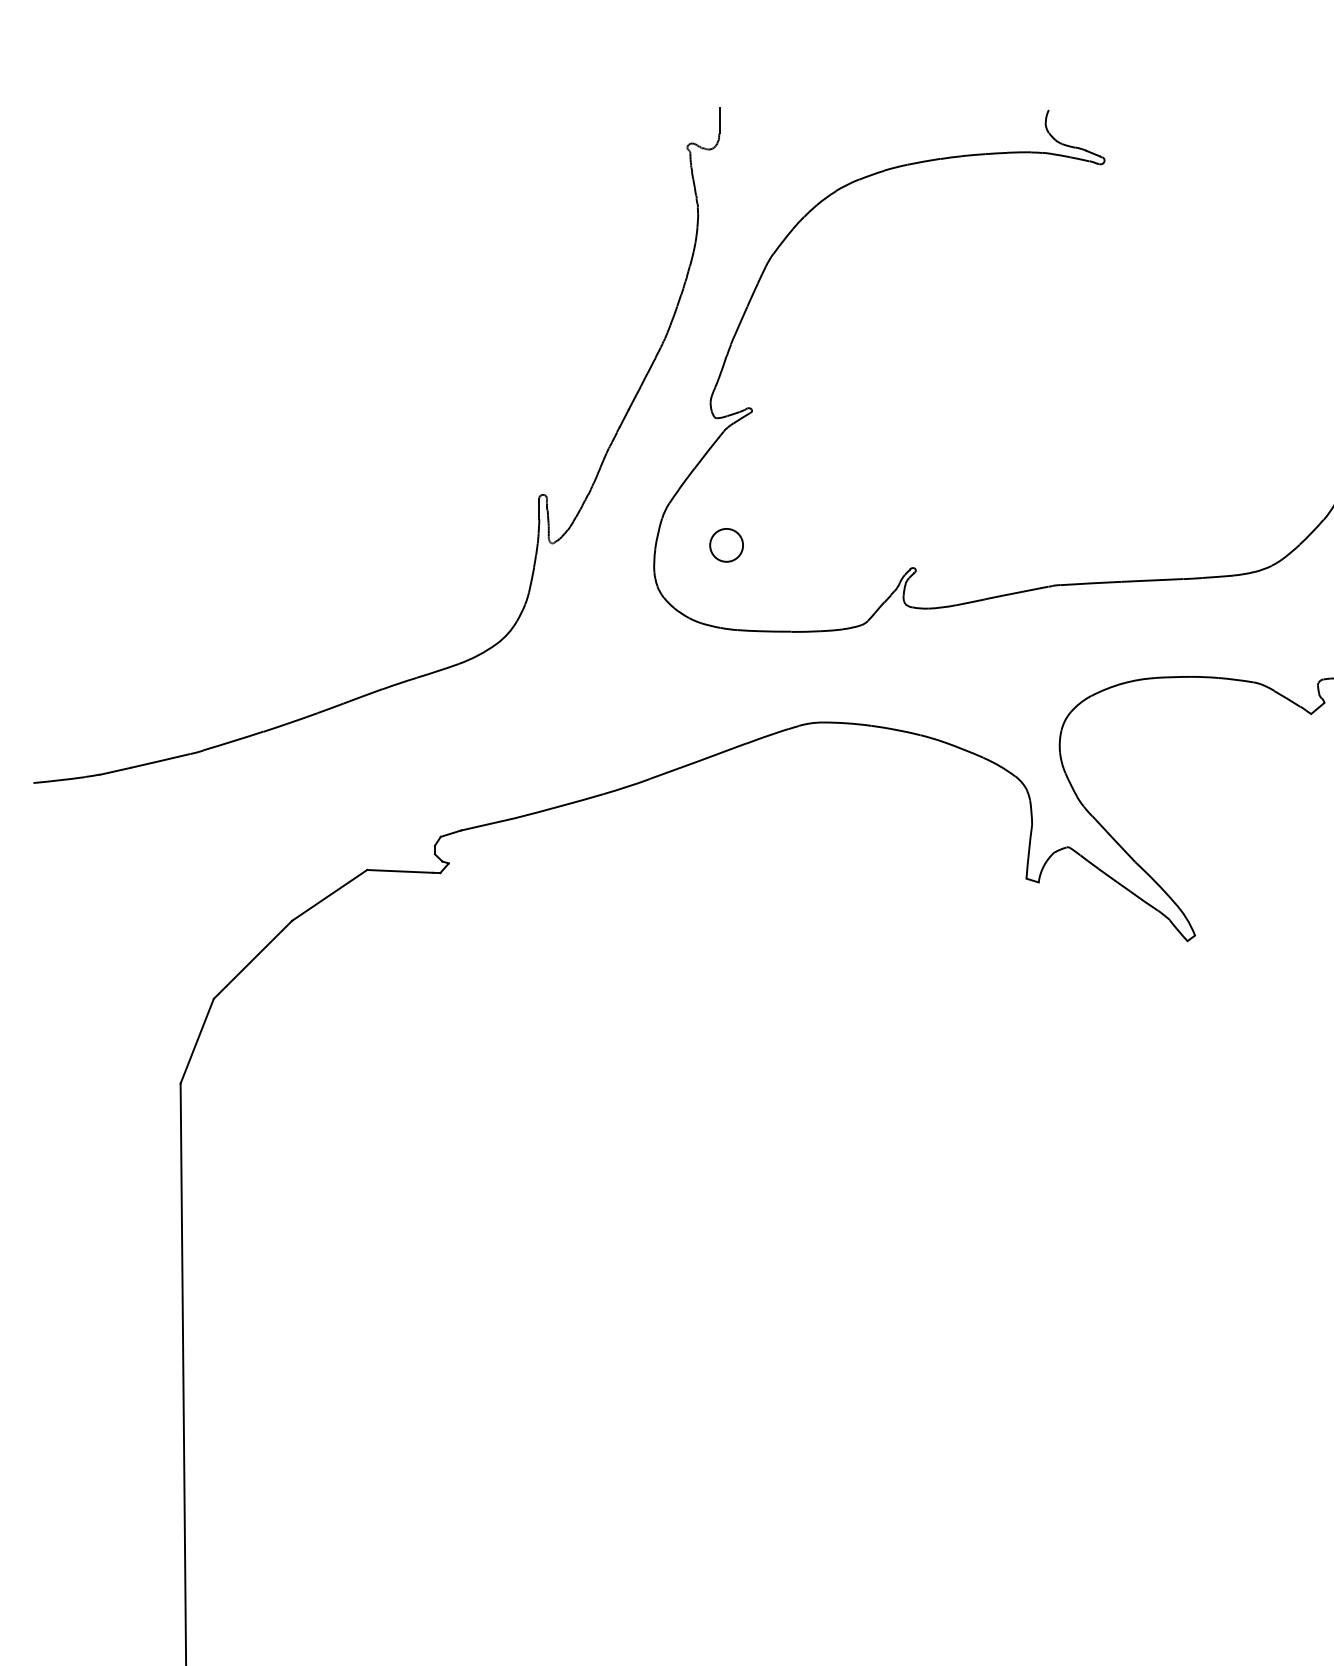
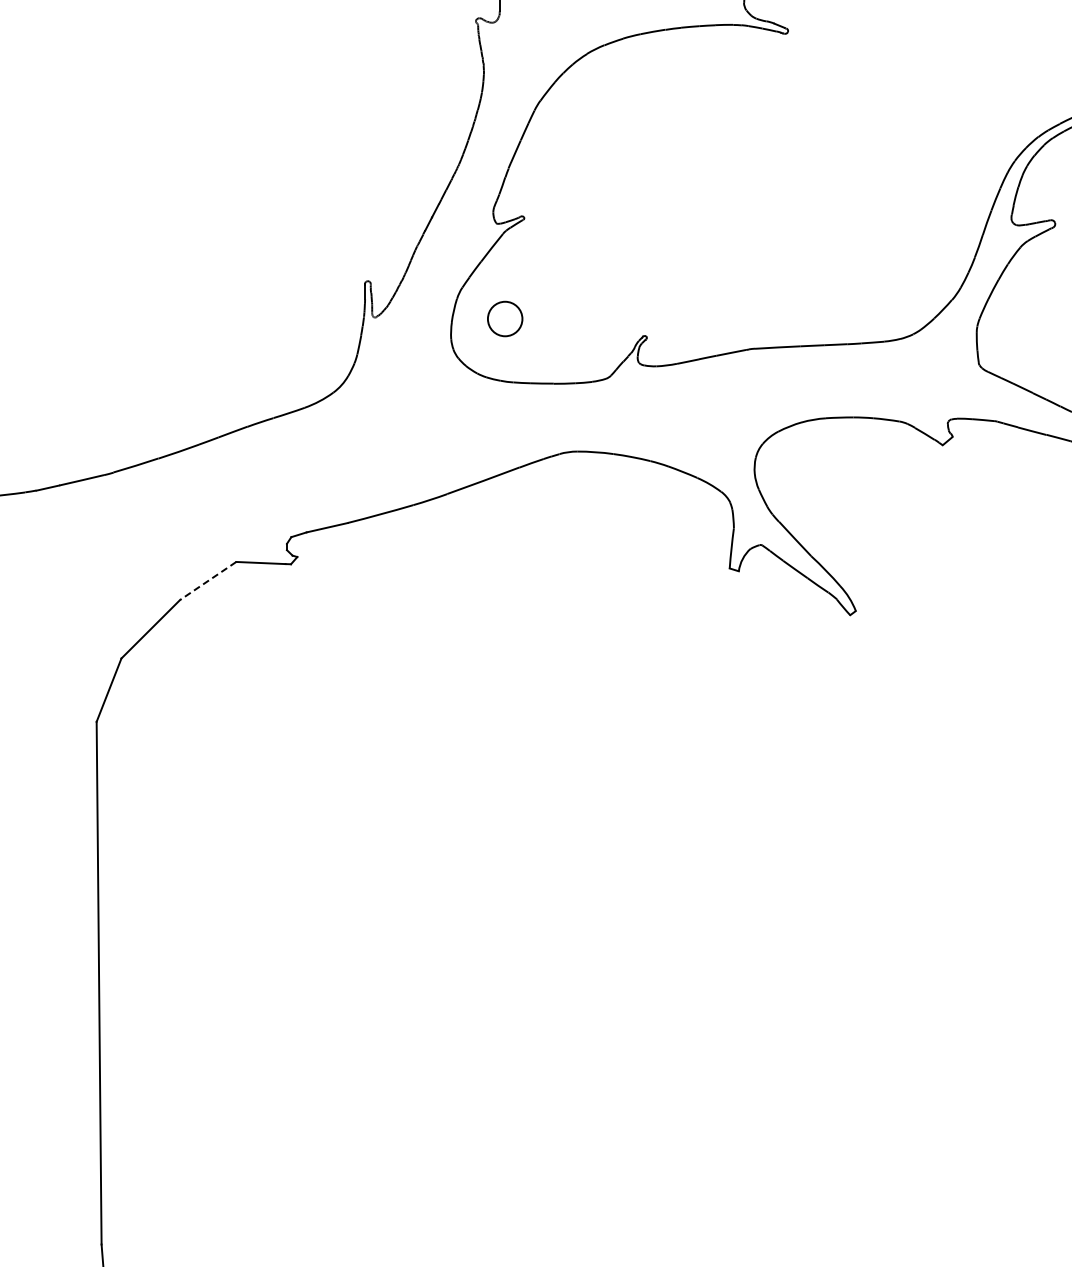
circle: (726, 544) -> (505, 318), size x1.4
line: (330, 894) -> (208, 580), solid -> dashed

